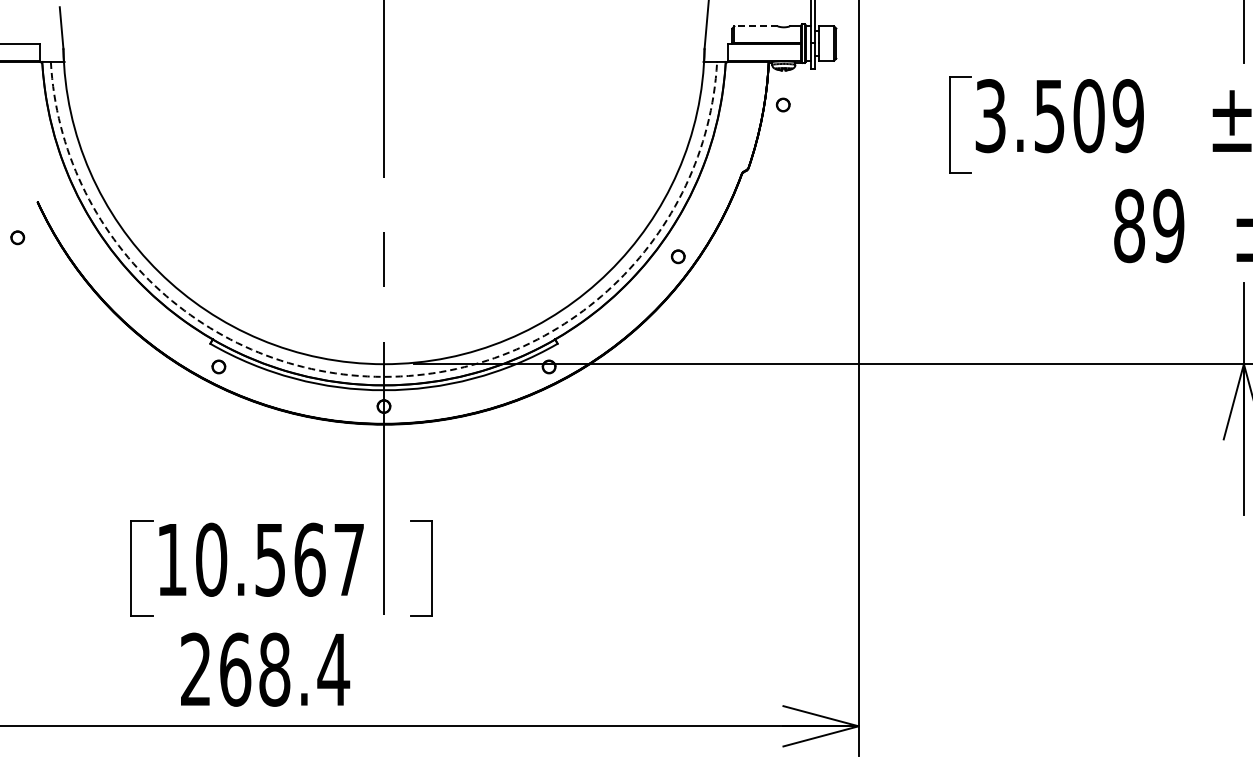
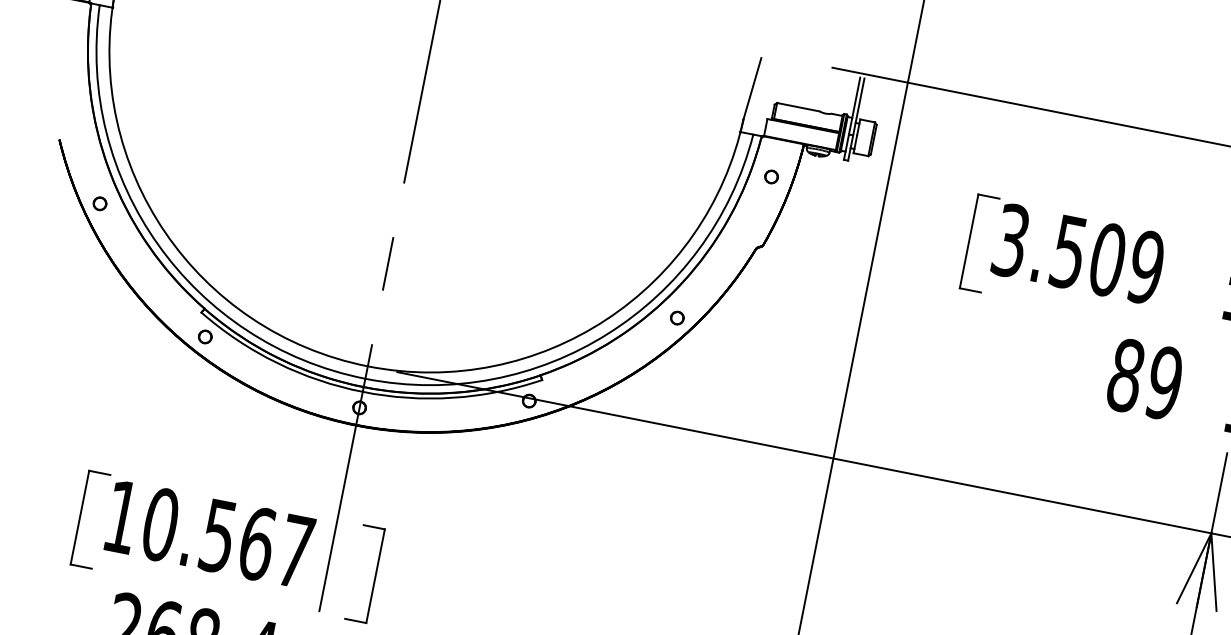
line: (755, 26) -> (797, 107), dashed -> solid
part: (782, 104) -> (770, 176), moved
part: (17, 237) -> (99, 203), moved
arc: (384, 376) -> (365, 378), dashed -> solid

